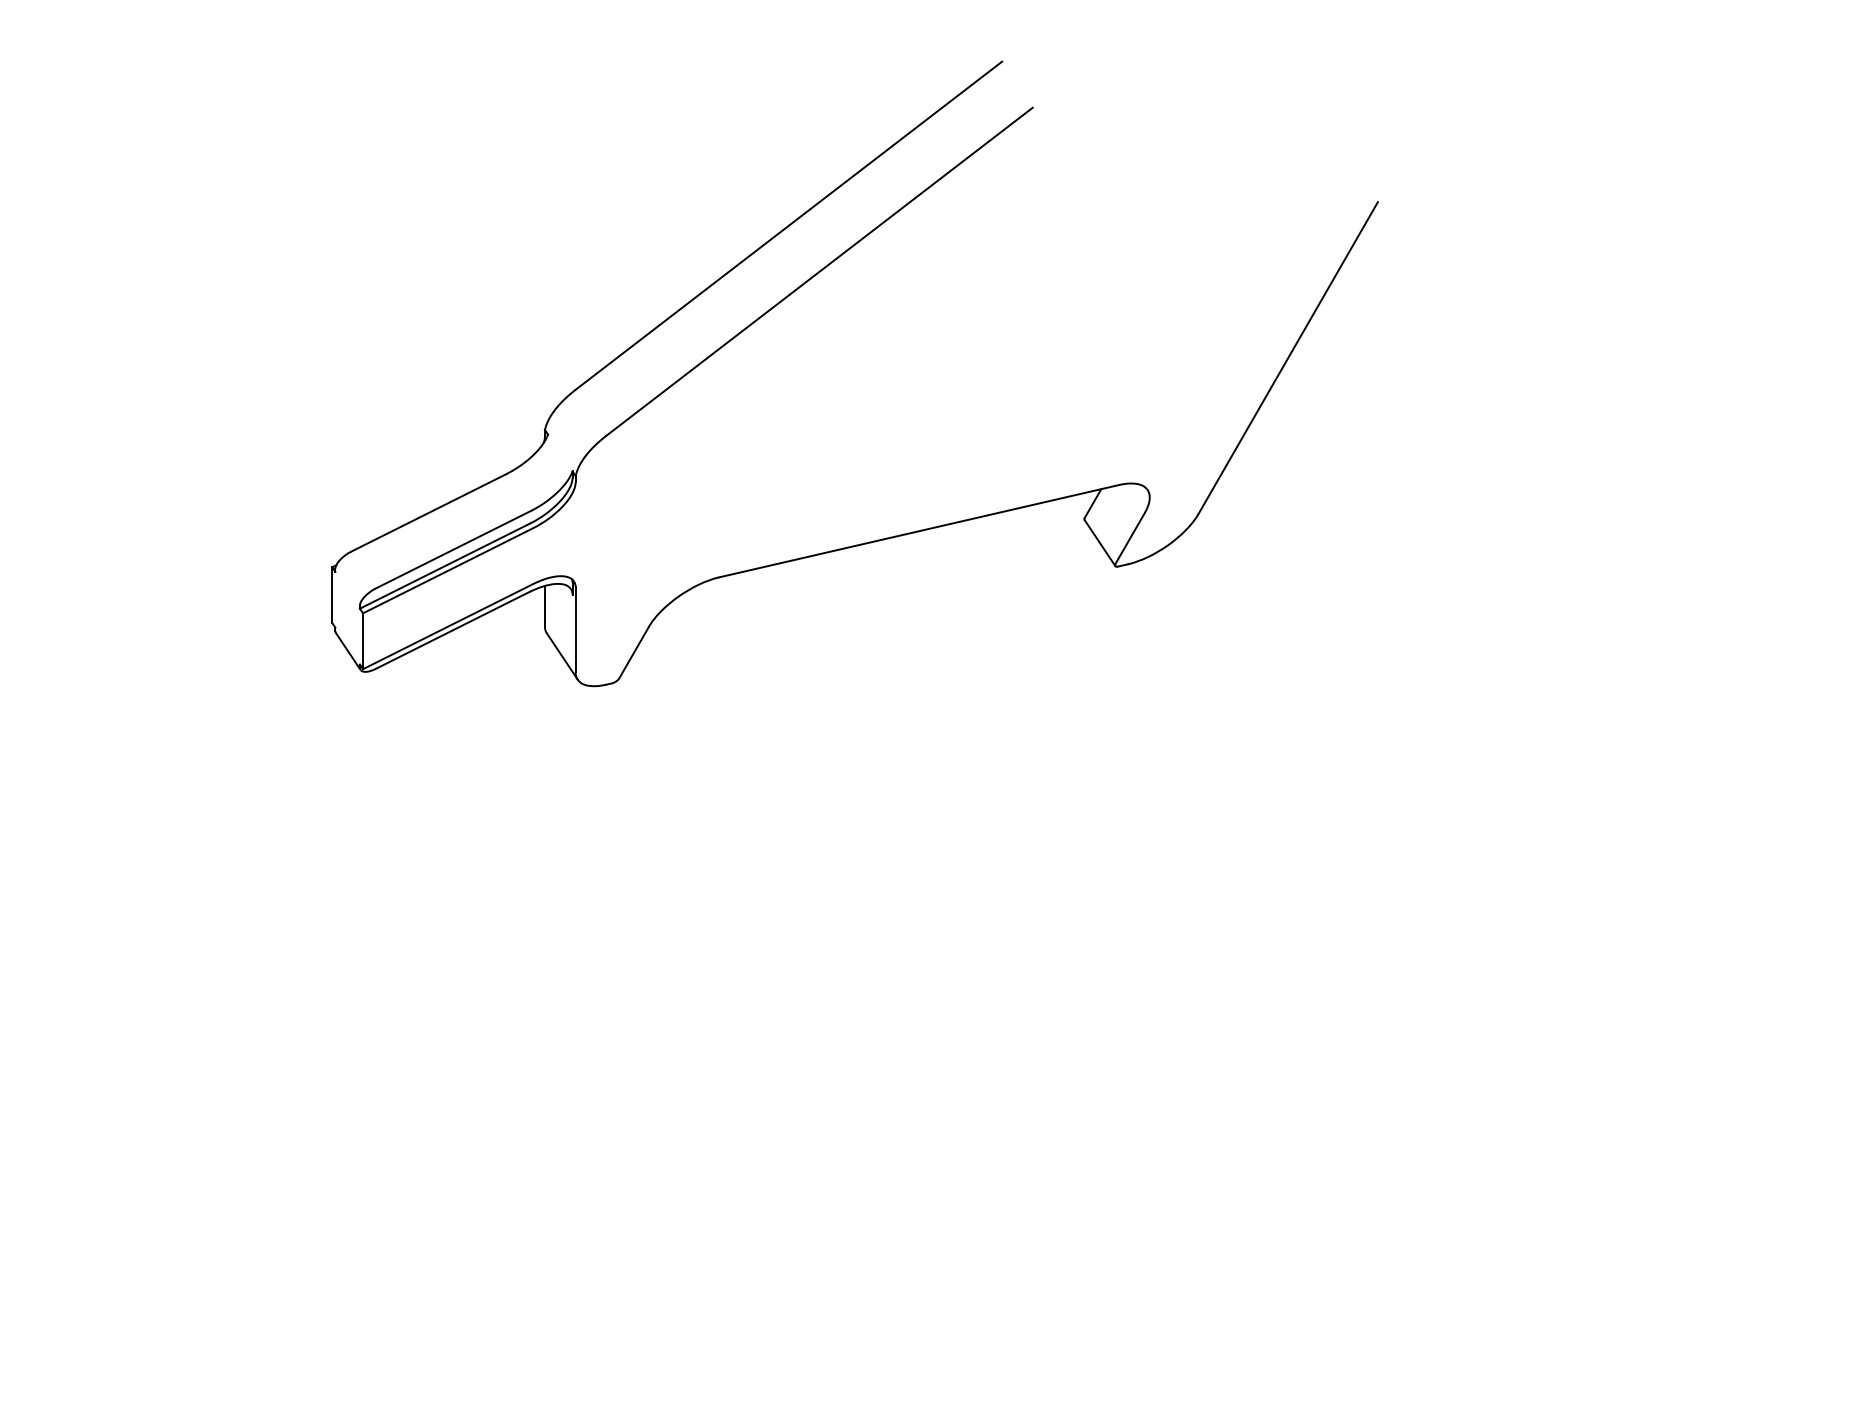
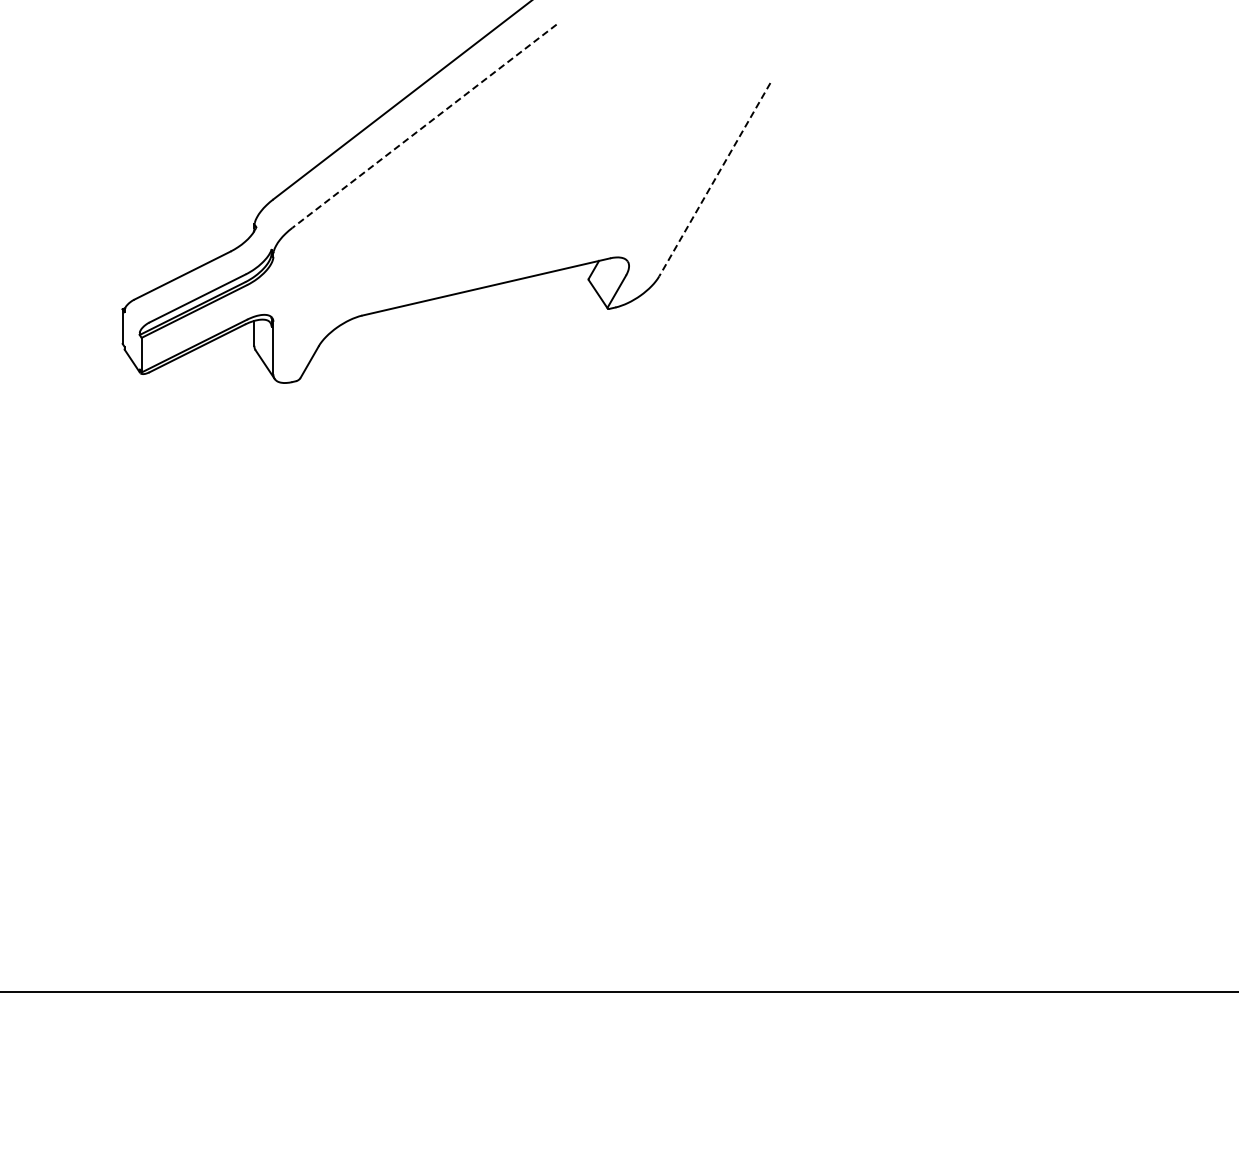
line: (819, 272) -> (424, 126), solid -> dashed
line: (1287, 357) -> (714, 179), solid -> dashed

